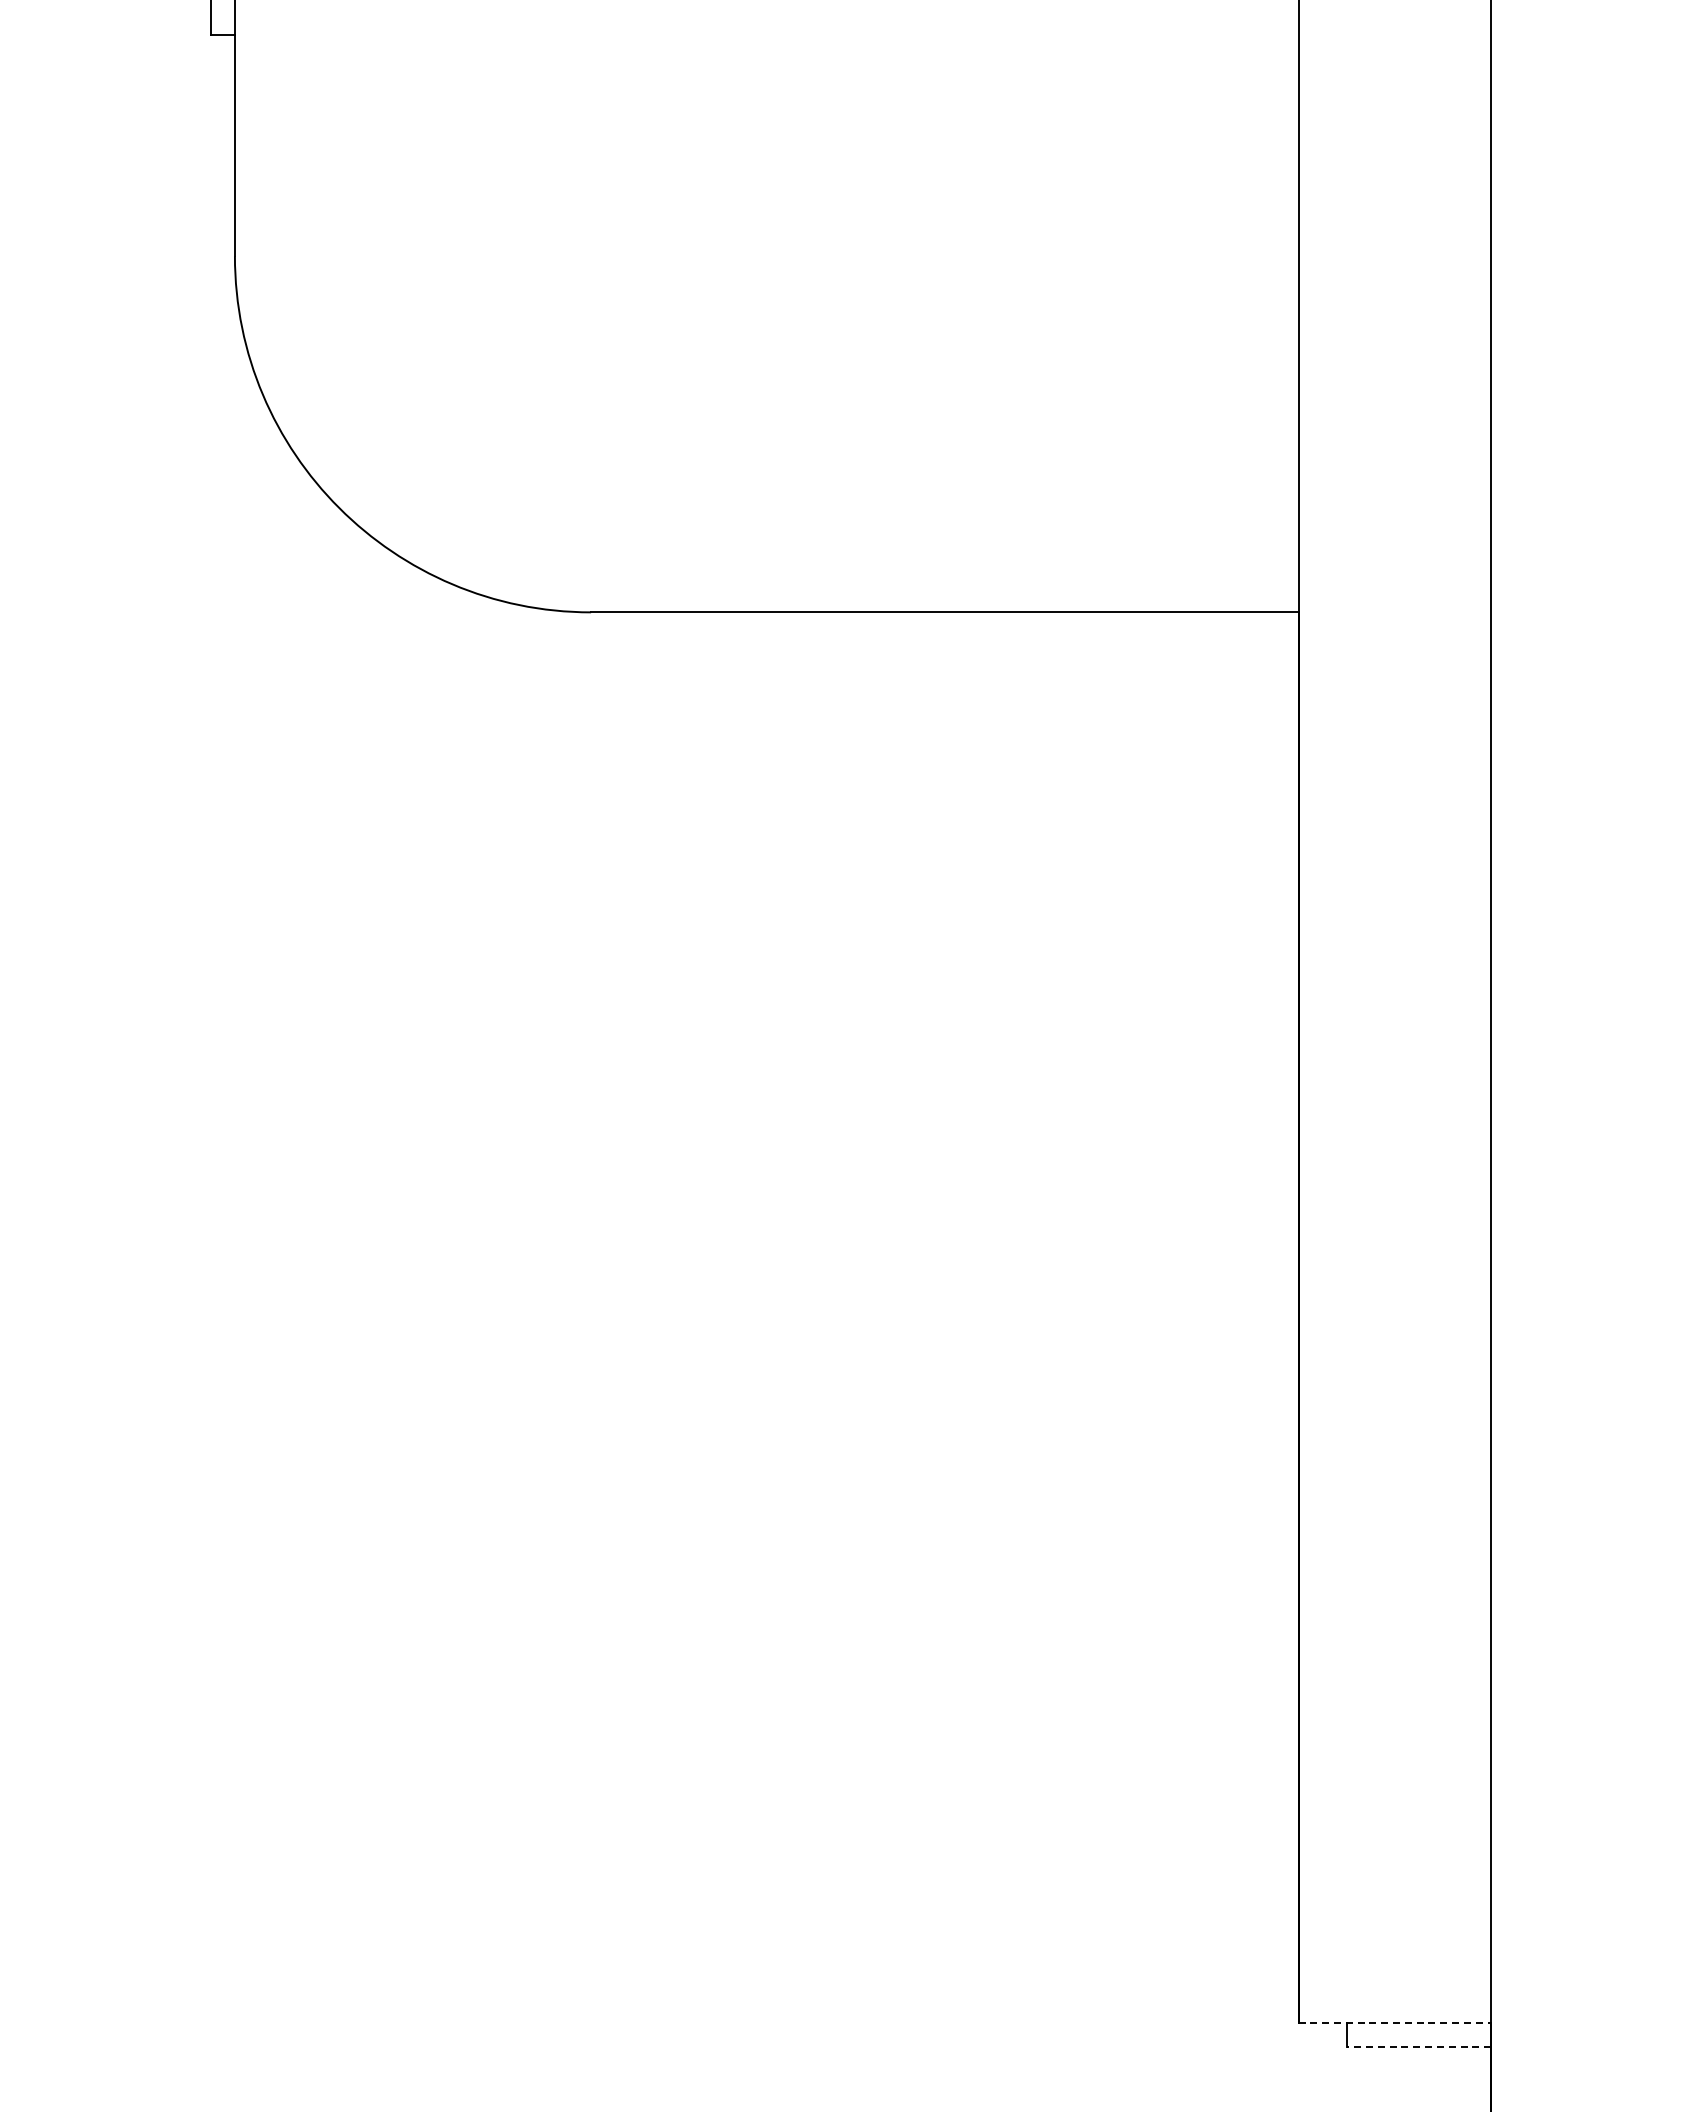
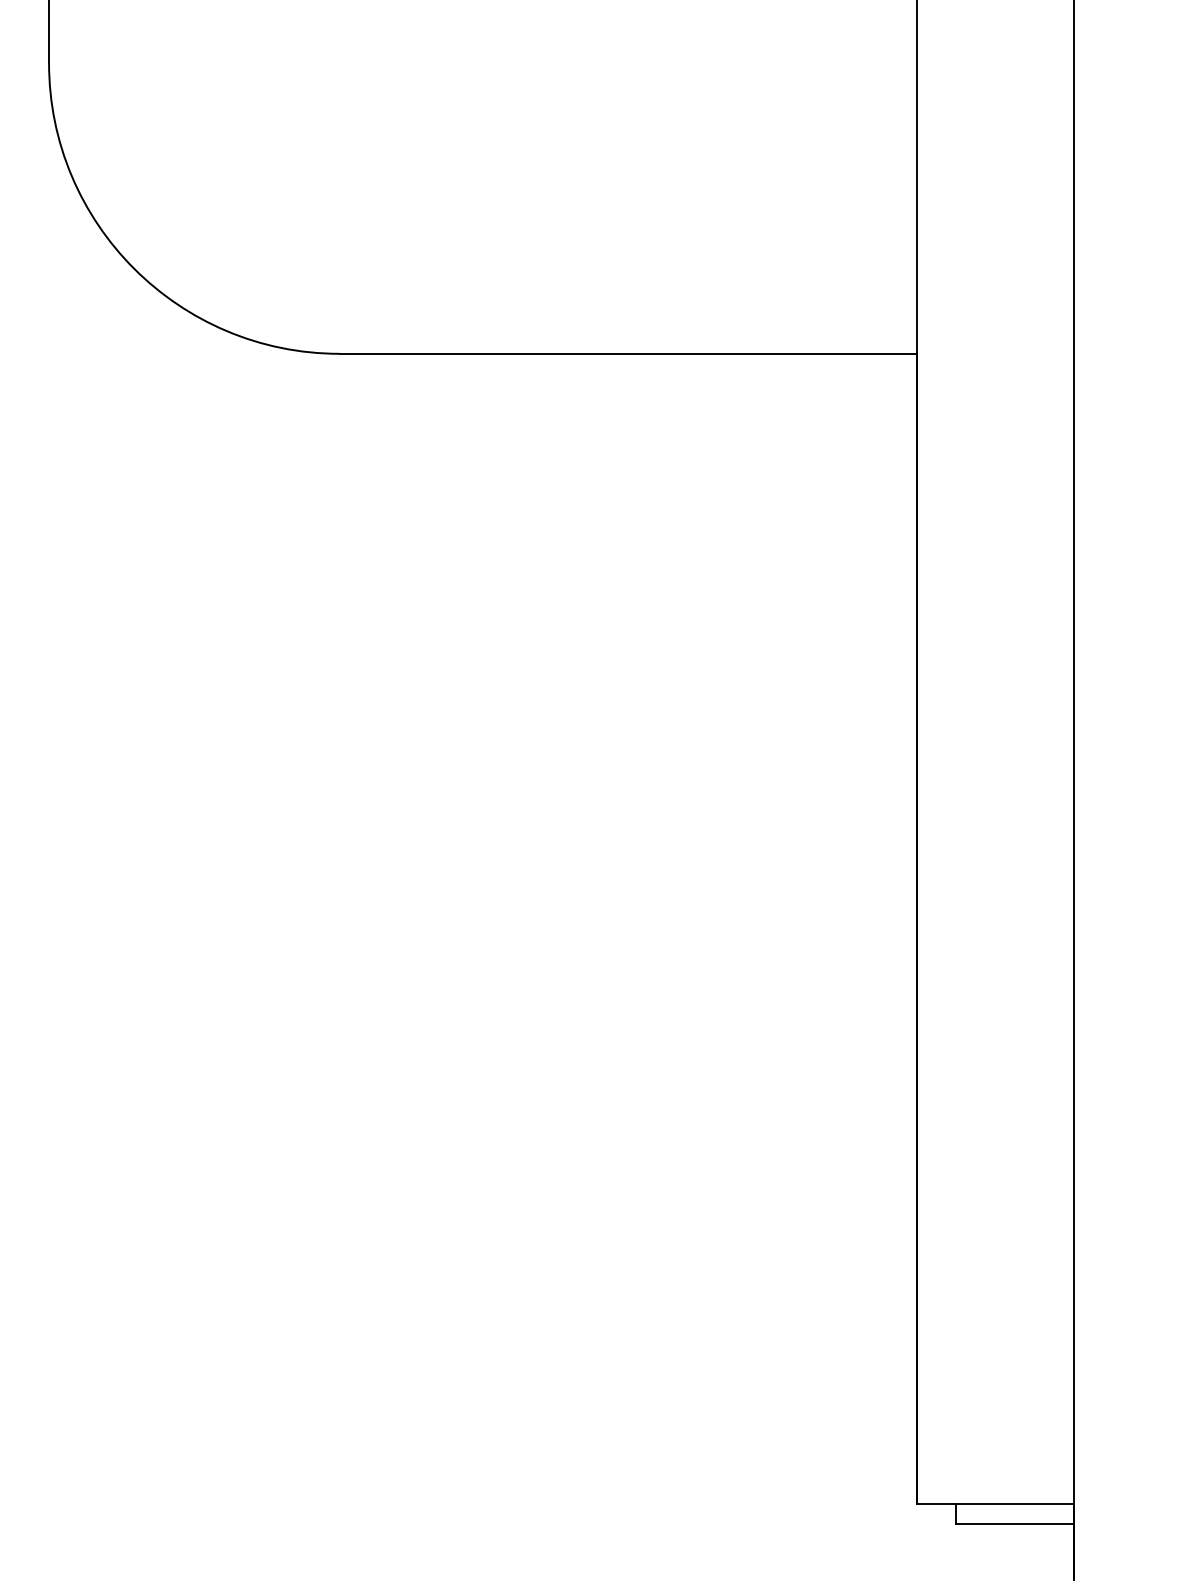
line: (1395, 2022) -> (995, 1504), dashed -> solid
line: (1418, 2046) -> (1014, 1523), dashed -> solid

